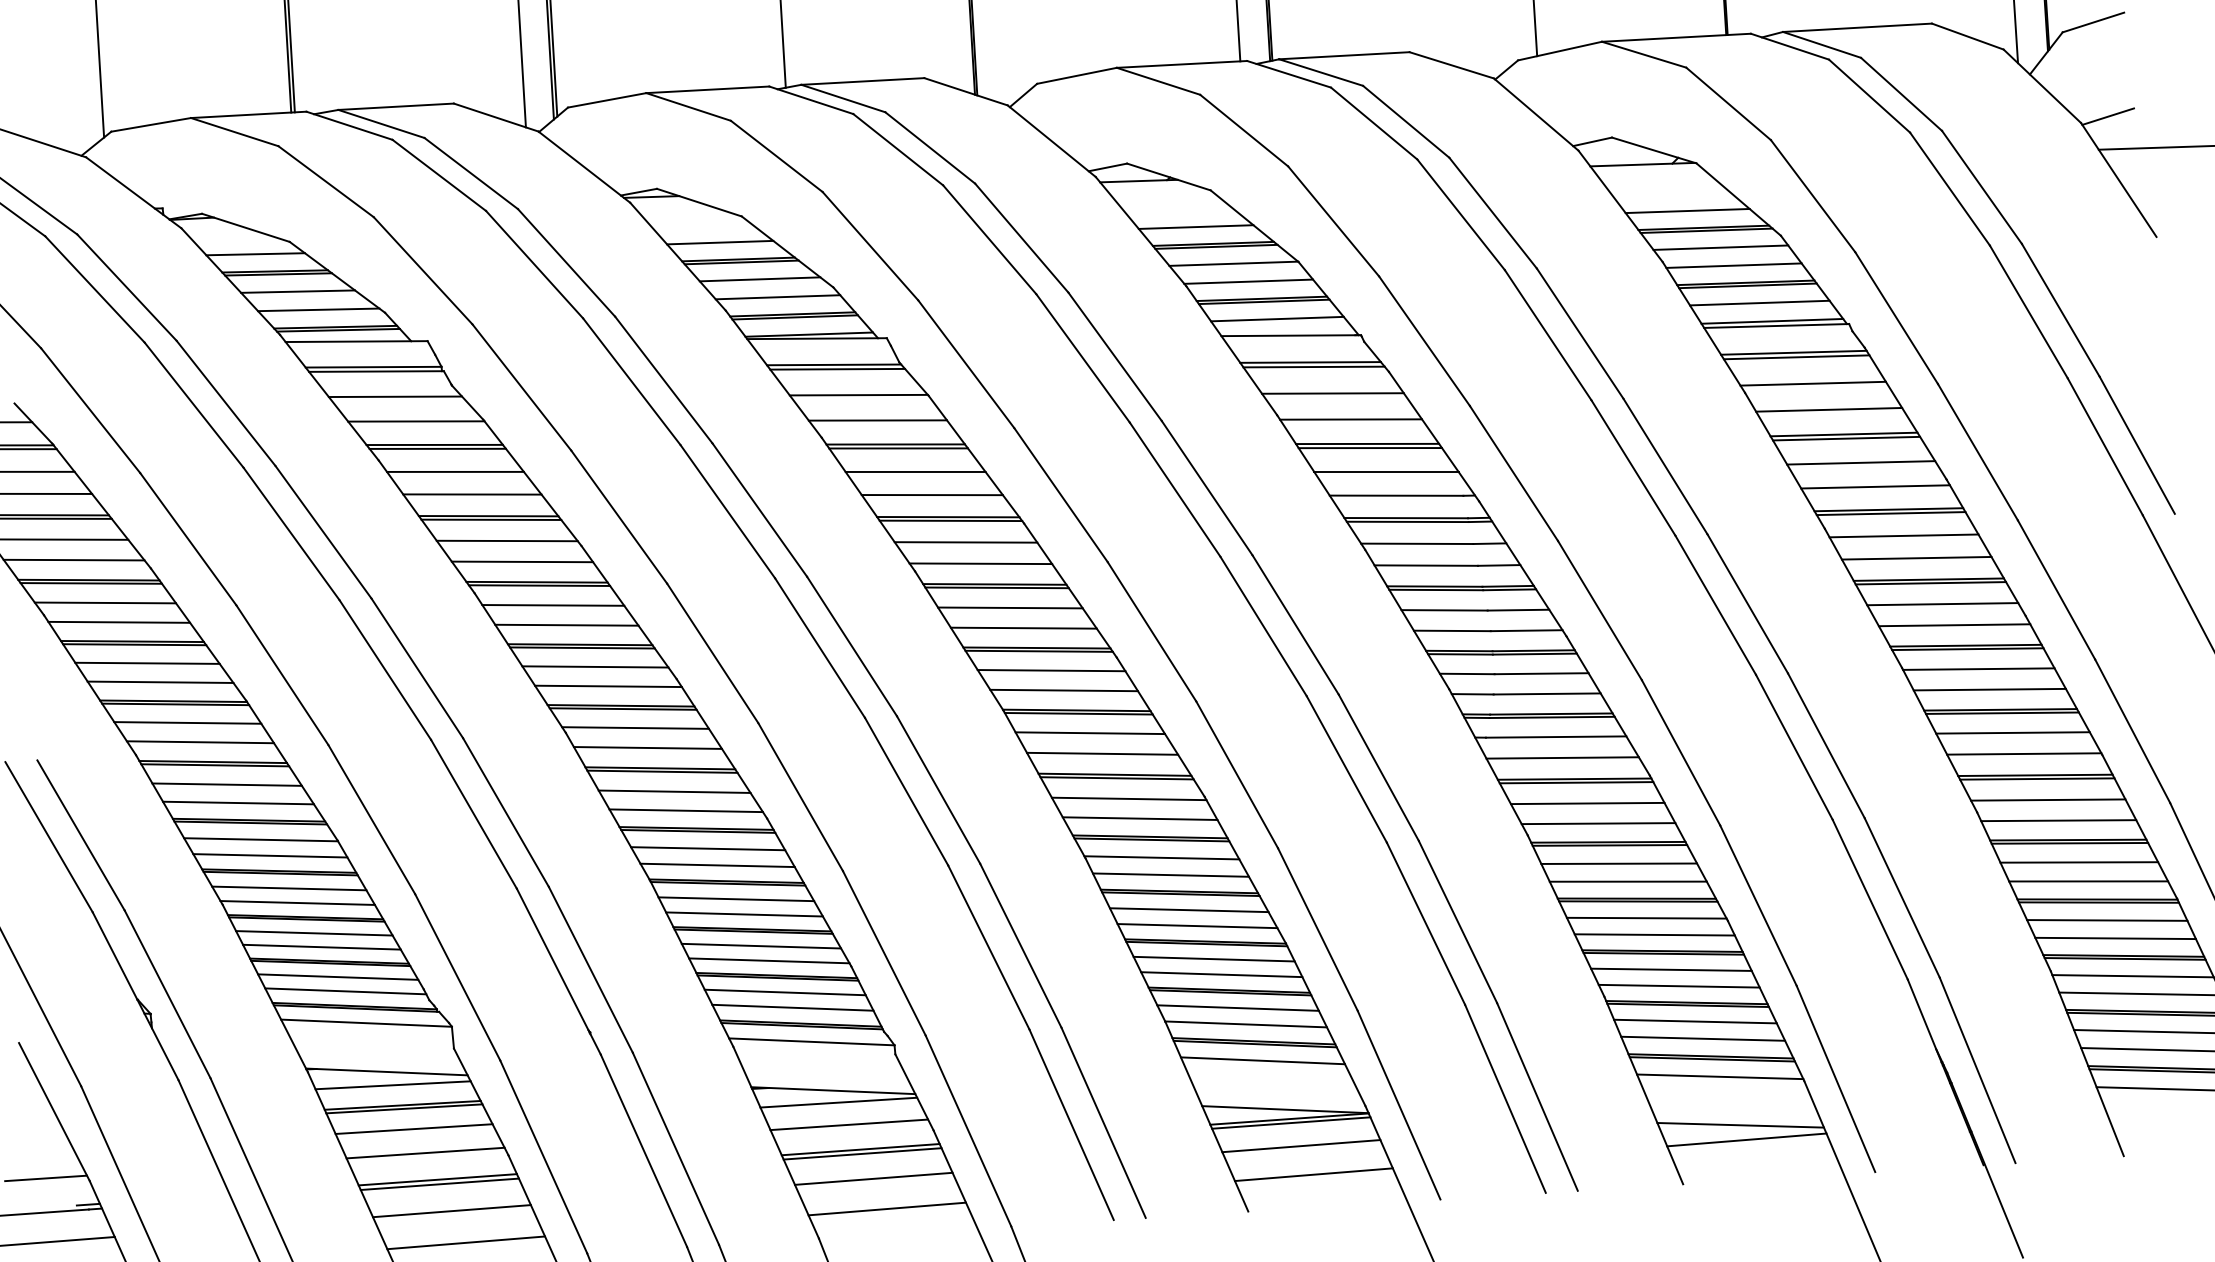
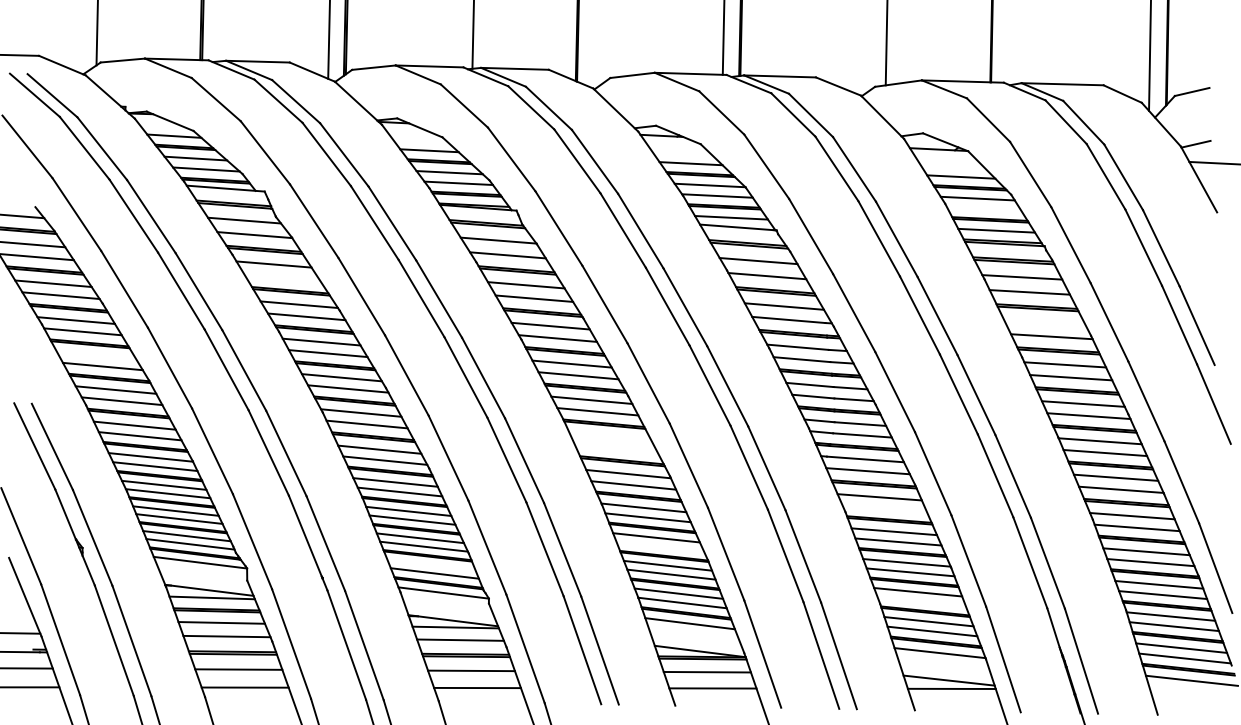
line: (1734, 264) -> (984, 208), removed
line: (1860, 462) -> (1044, 322), removed
line: (472, 494) -> (282, 277), removed
line: (147, 663) -> (96, 355), removed
line: (1090, 733) -> (610, 436), removed
line: (1101, 754) -> (615, 448), removed
line: (1597, 823) -> (884, 508), removed
line: (1197, 925) -> (660, 546), removed
line: (1678, 986) -> (921, 601), removed
line: (785, 992) -> (431, 564), removed

